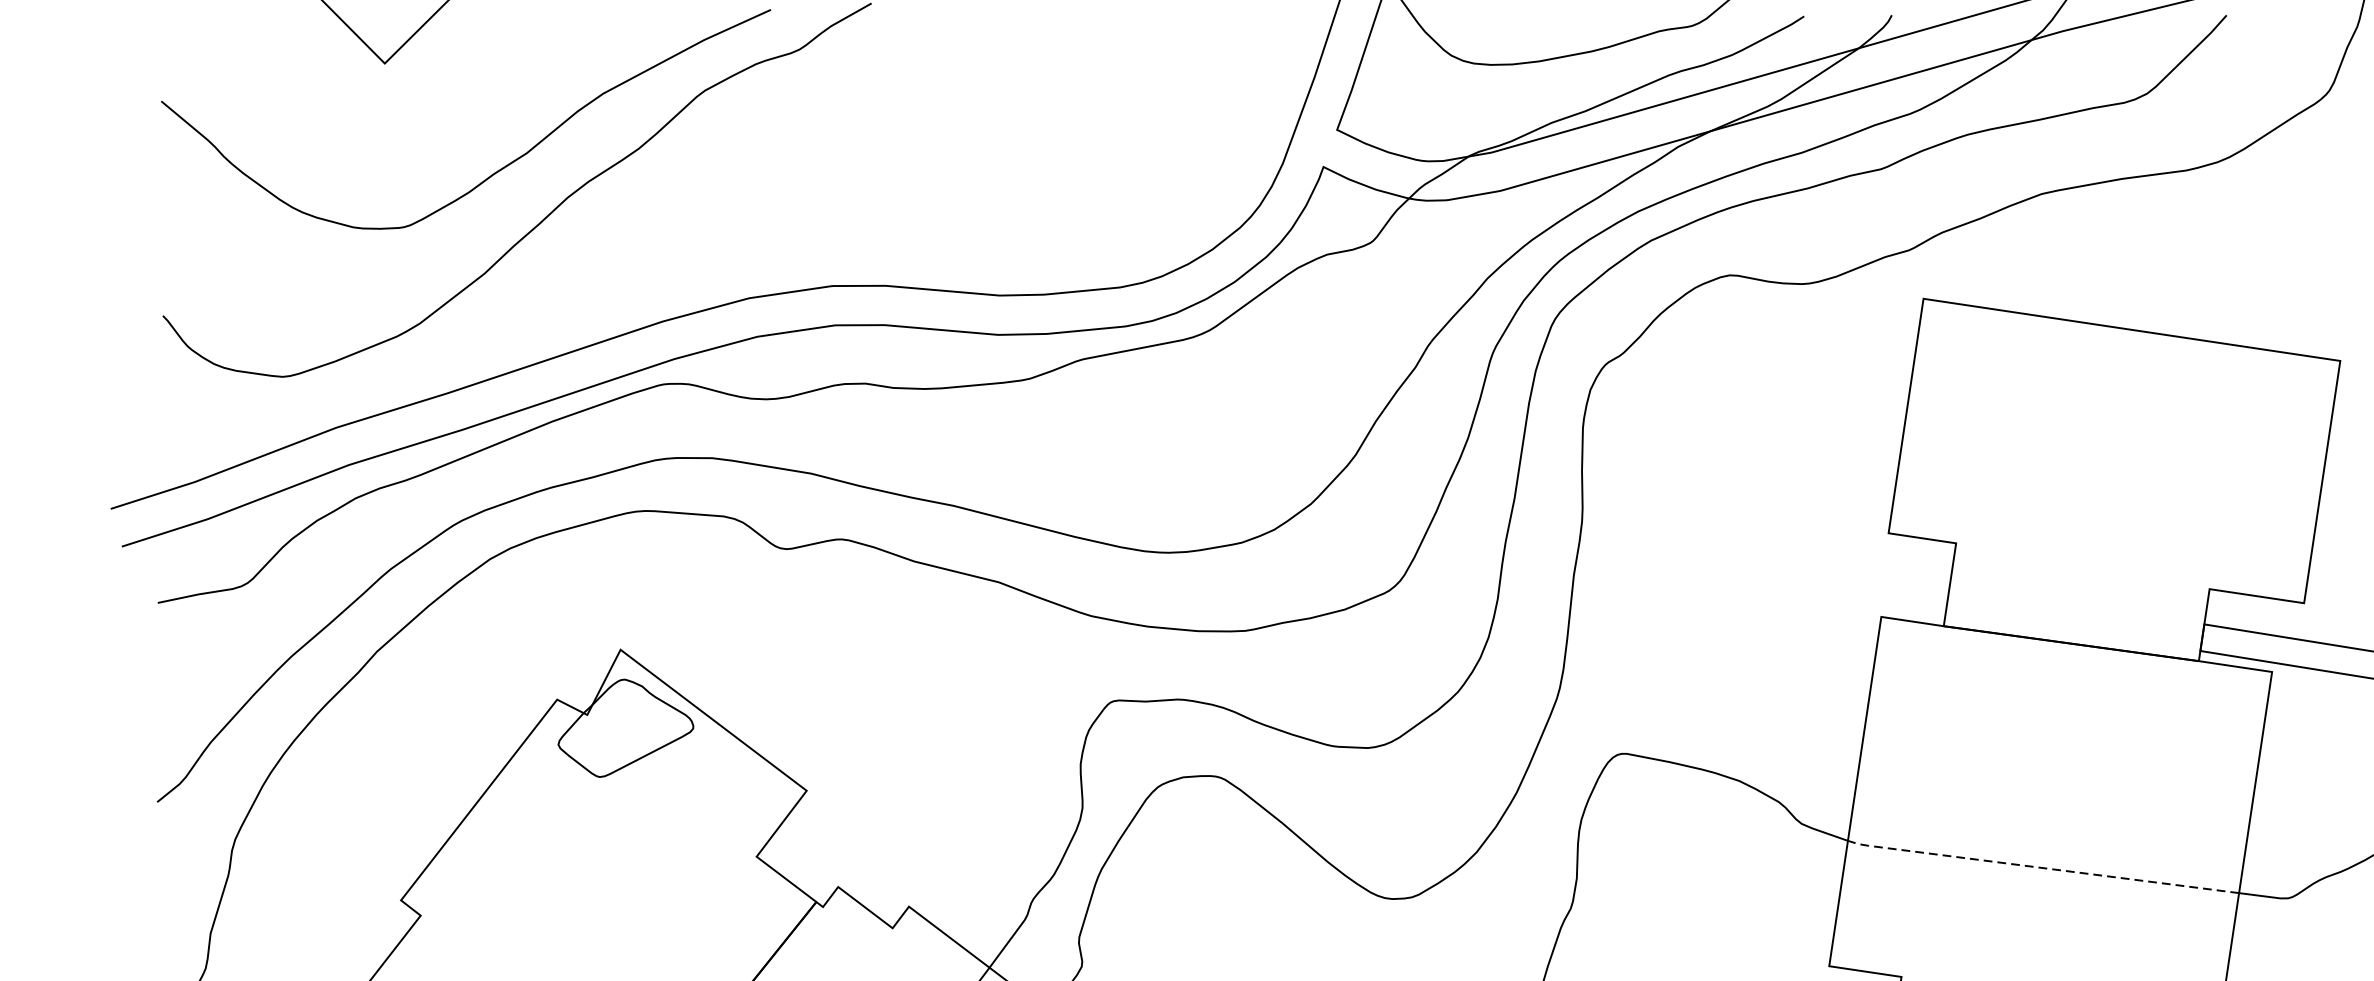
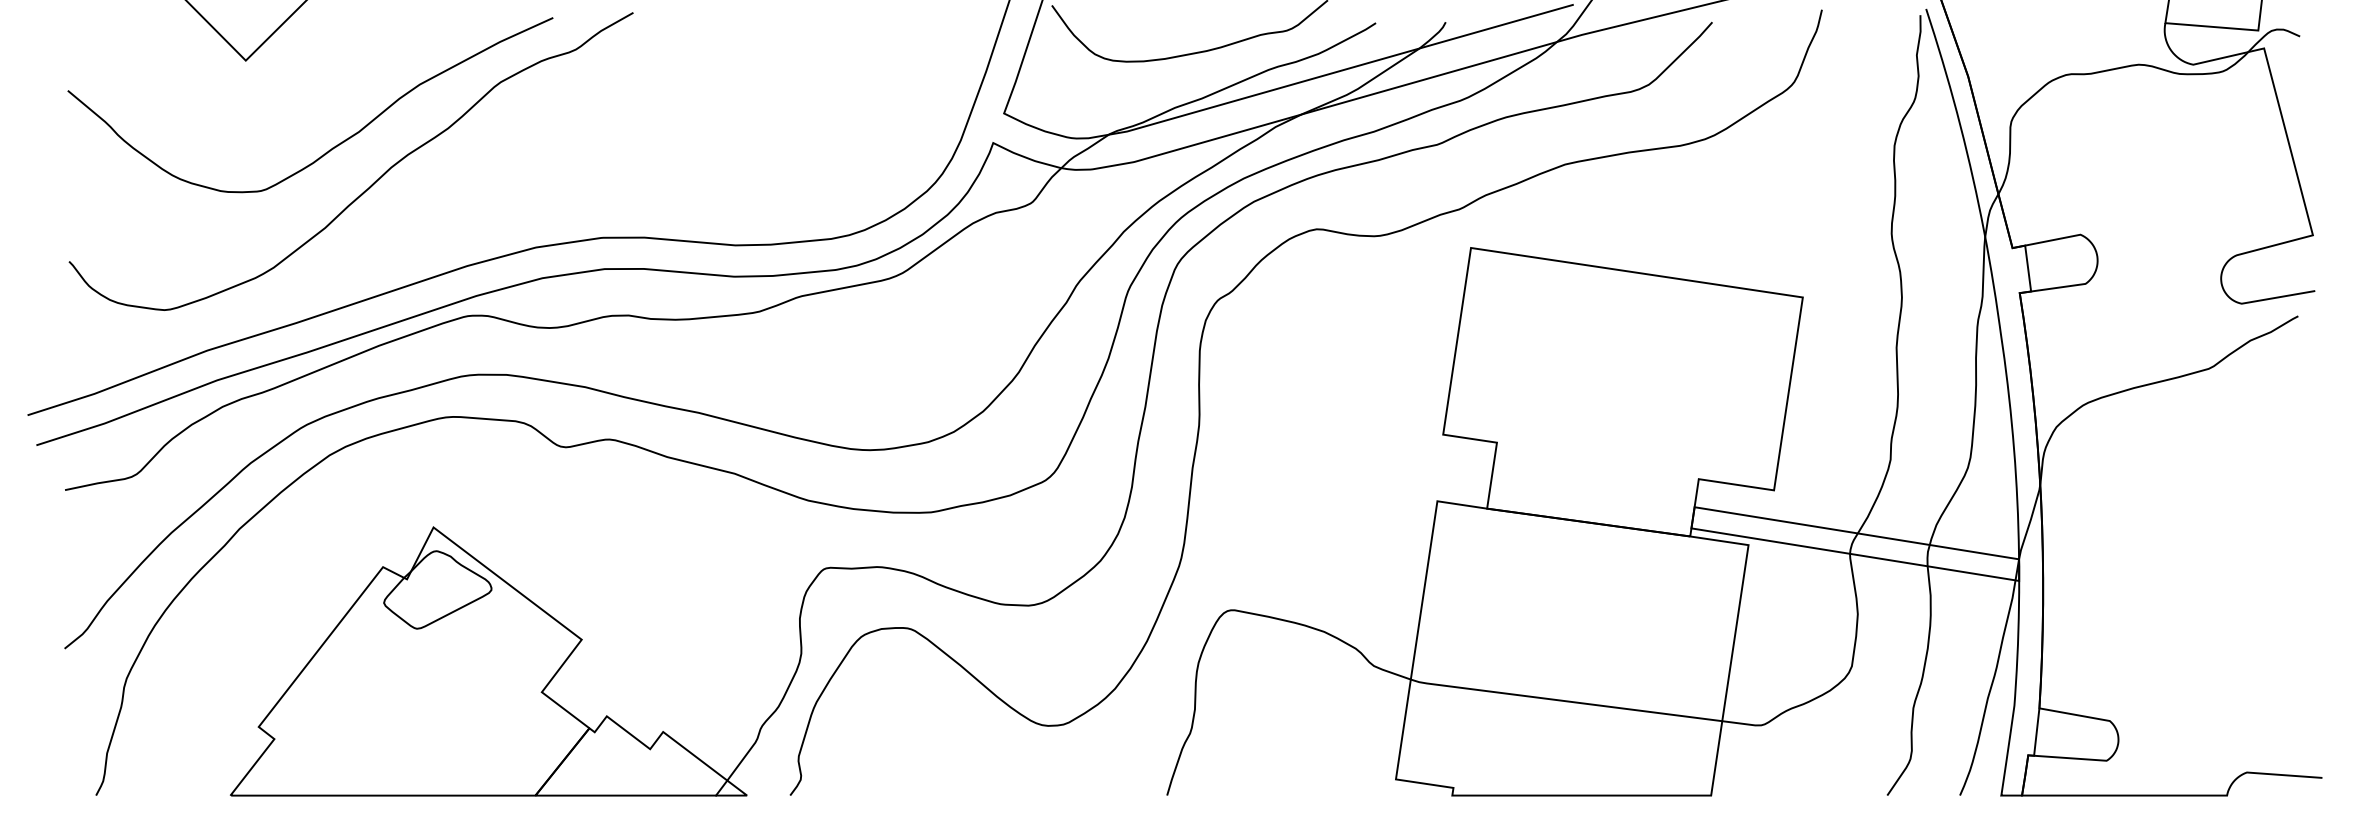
line: (2040, 868) -> (1564, 701), dashed -> solid

